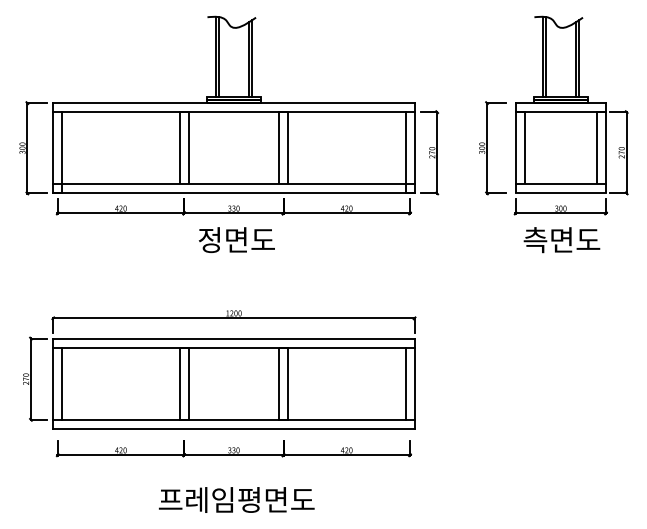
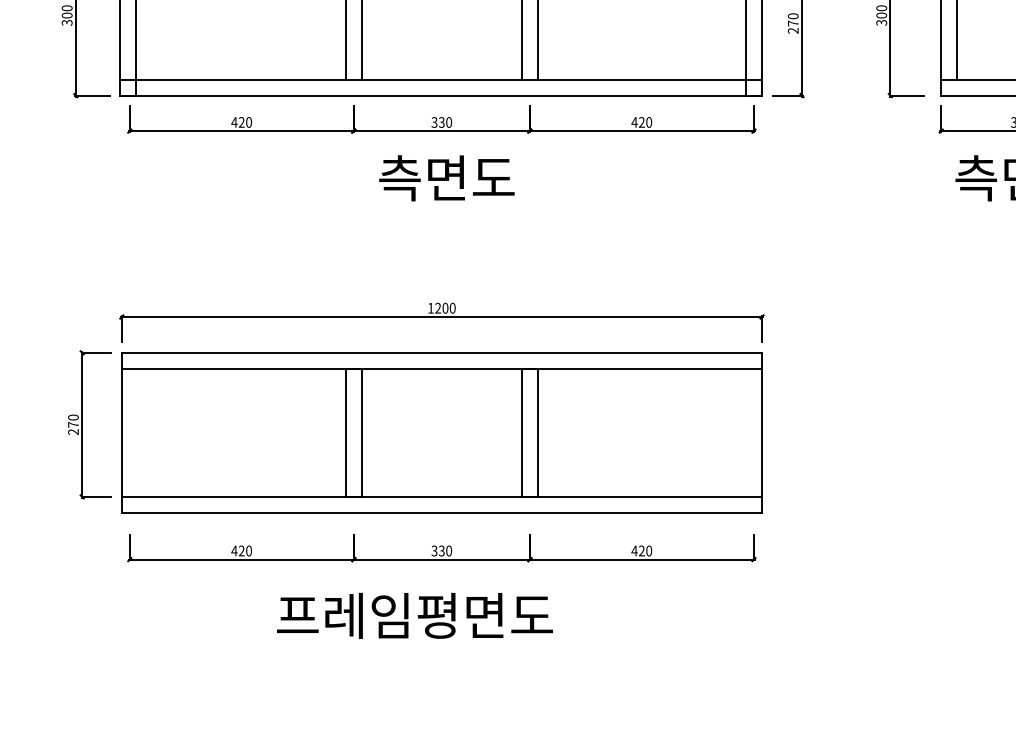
text: (209, 240) -> (398, 179), 정면도 -> 측면도
line: (62, 383) -> (138, 432), removed
line: (405, 383) -> (745, 432), removed
text: (236, 499) -> (414, 614), moved

